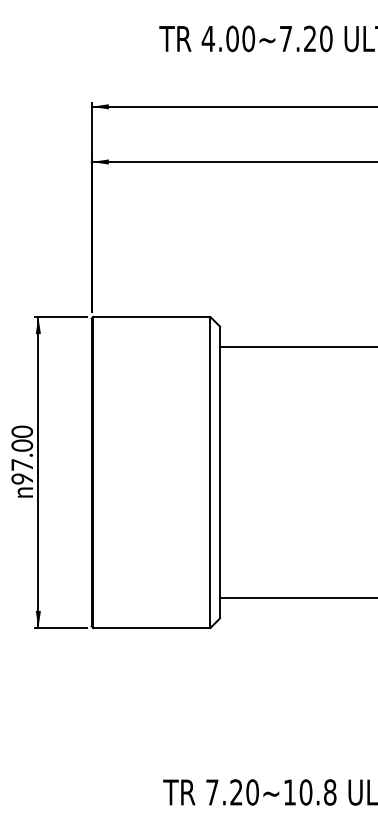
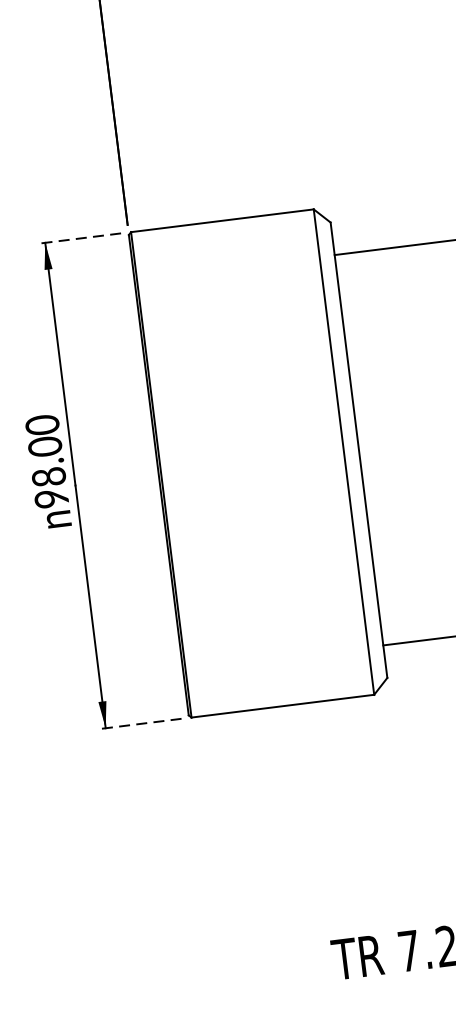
line: (60, 316) -> (79, 237), solid -> dashed
text: (22, 464) -> (49, 476), 97.00 -> 98.00
line: (60, 628) -> (140, 724), solid -> dashed

